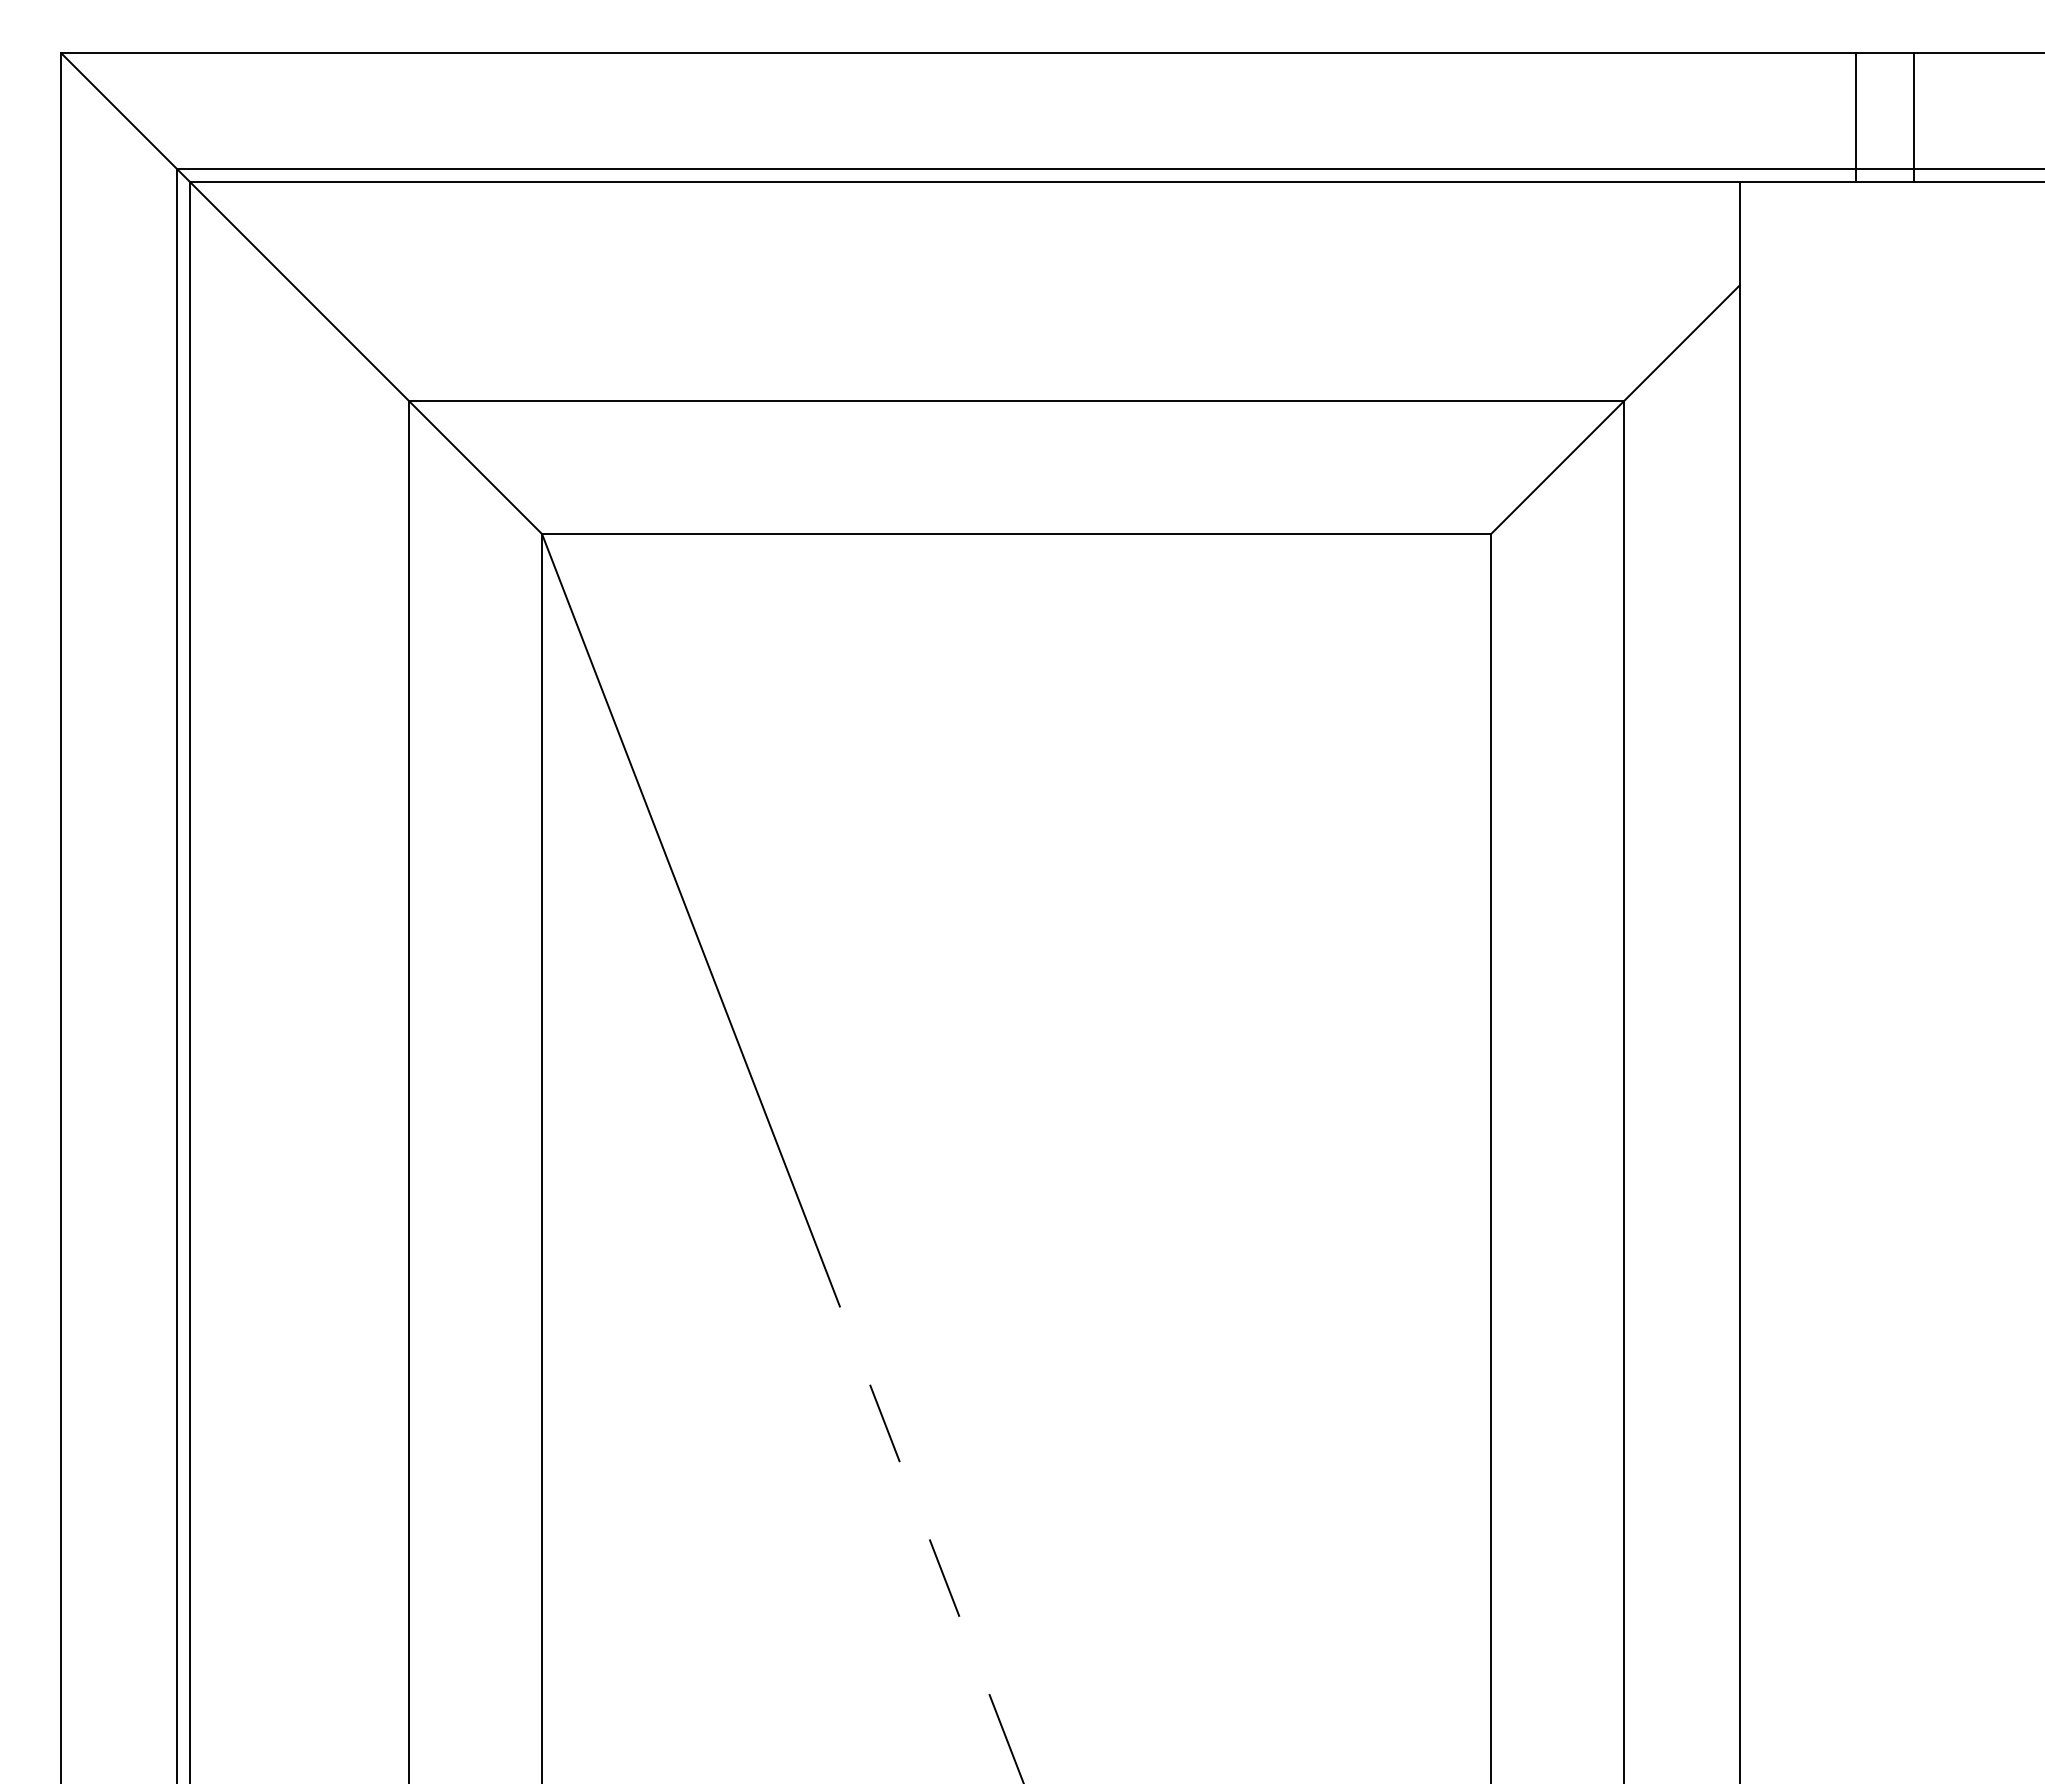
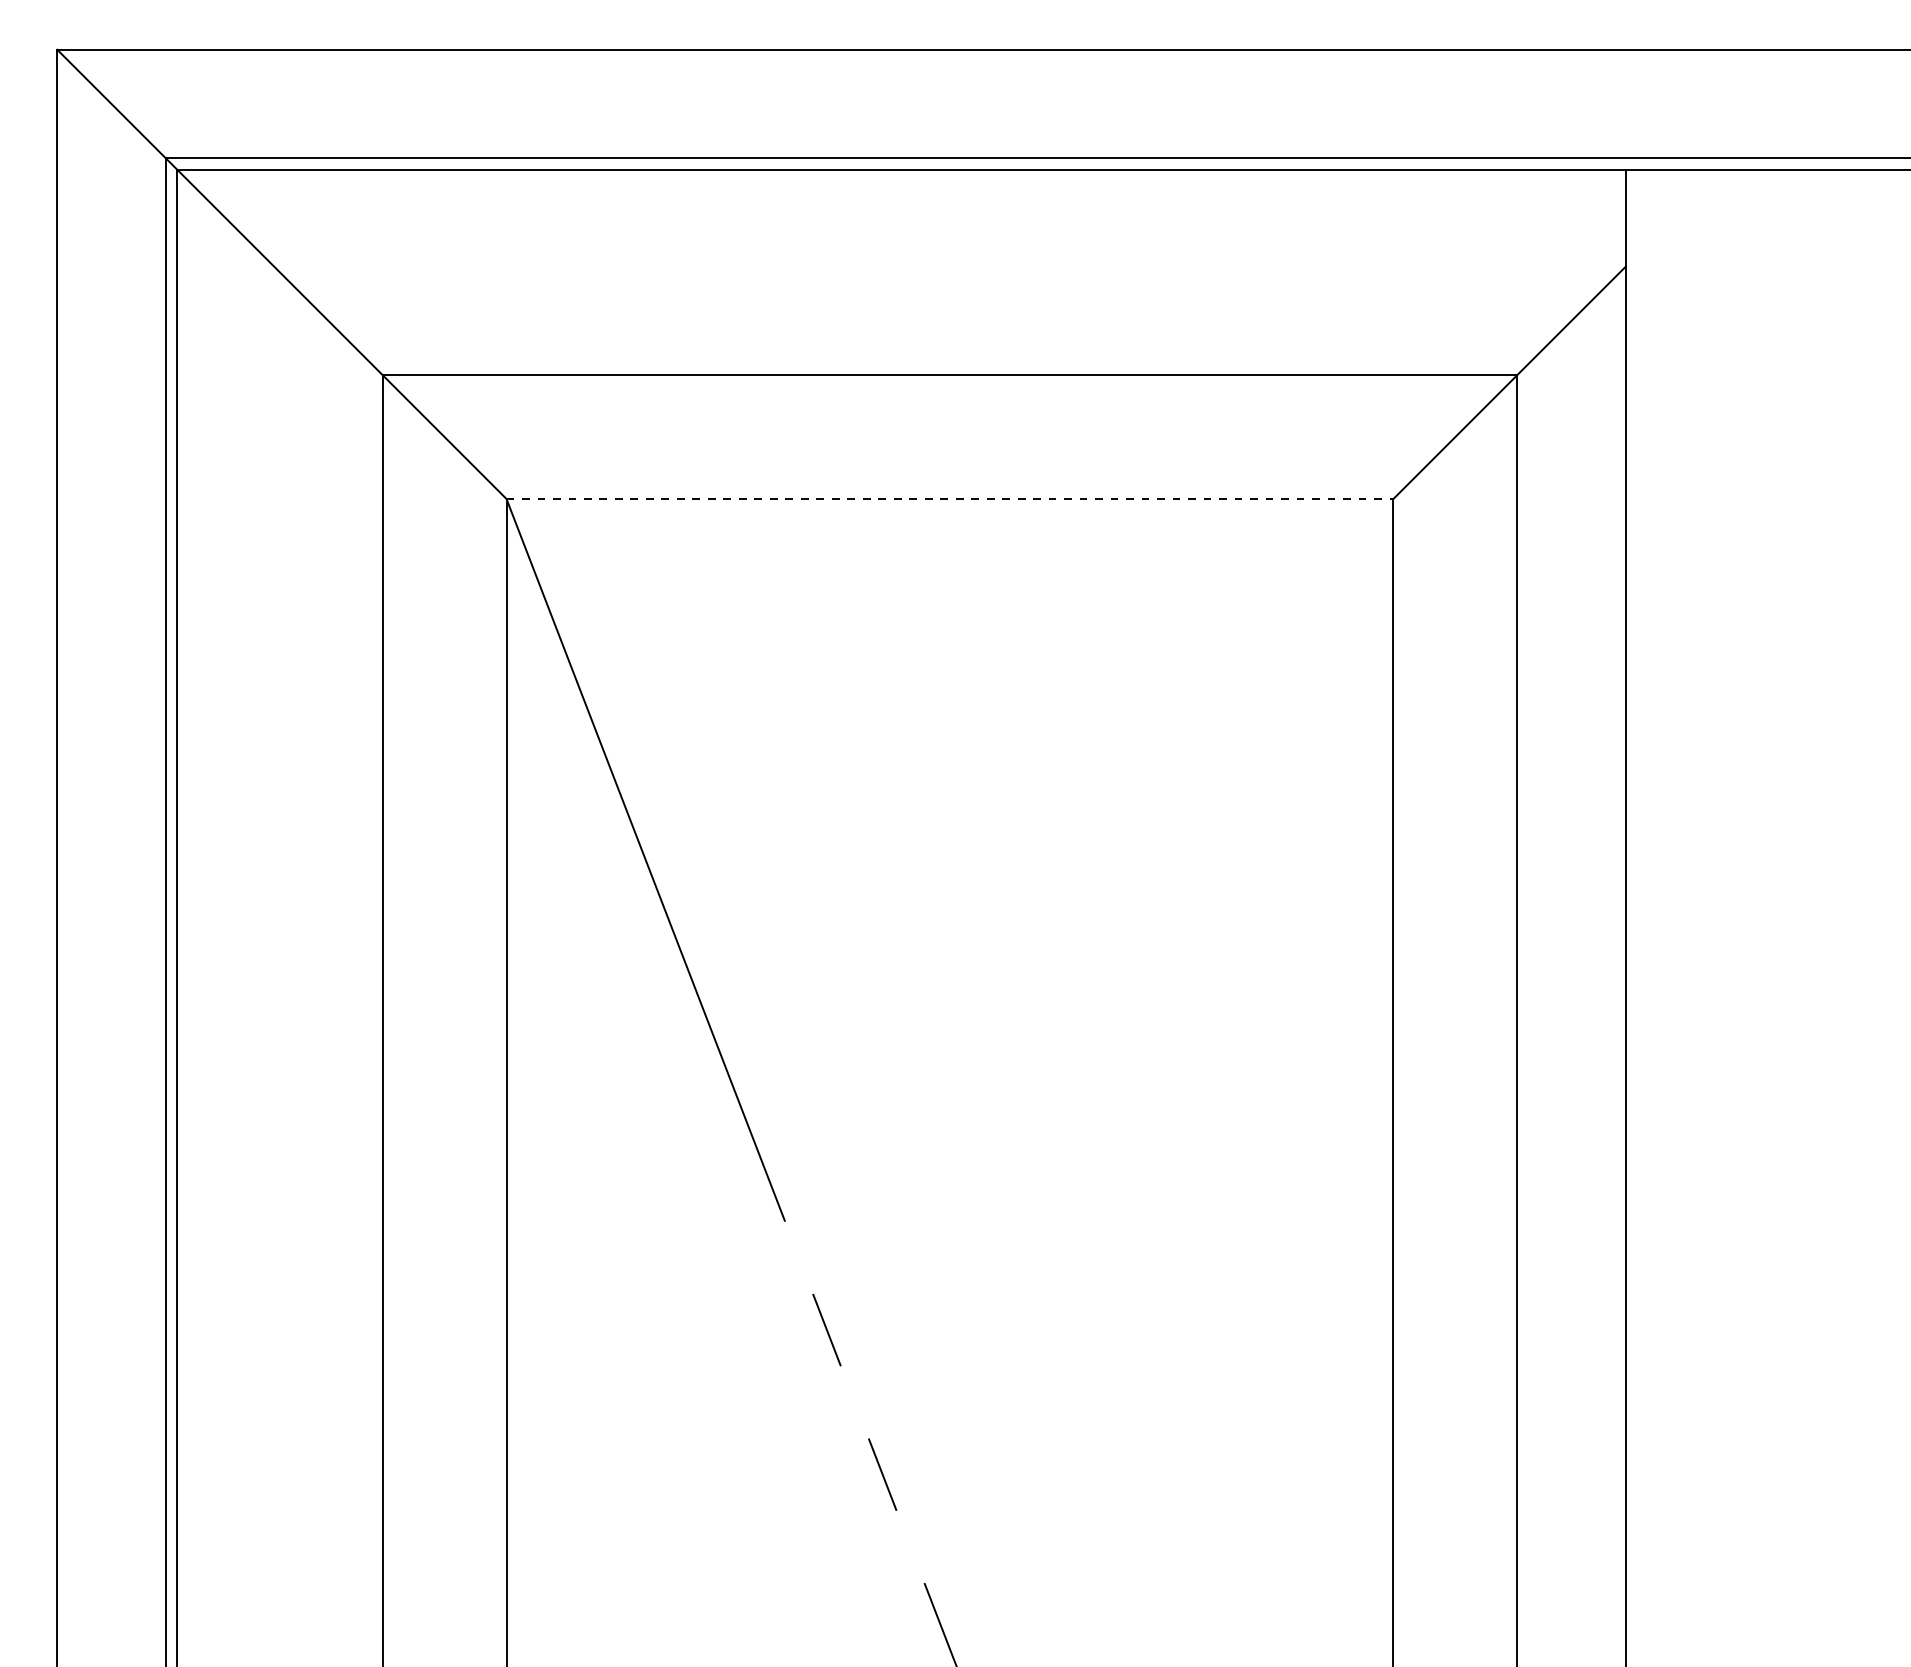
line: (1855, 117) -> (1733, 109), removed
line: (1913, 117) -> (1788, 109), removed
line: (1016, 534) -> (949, 499), solid -> dashed

